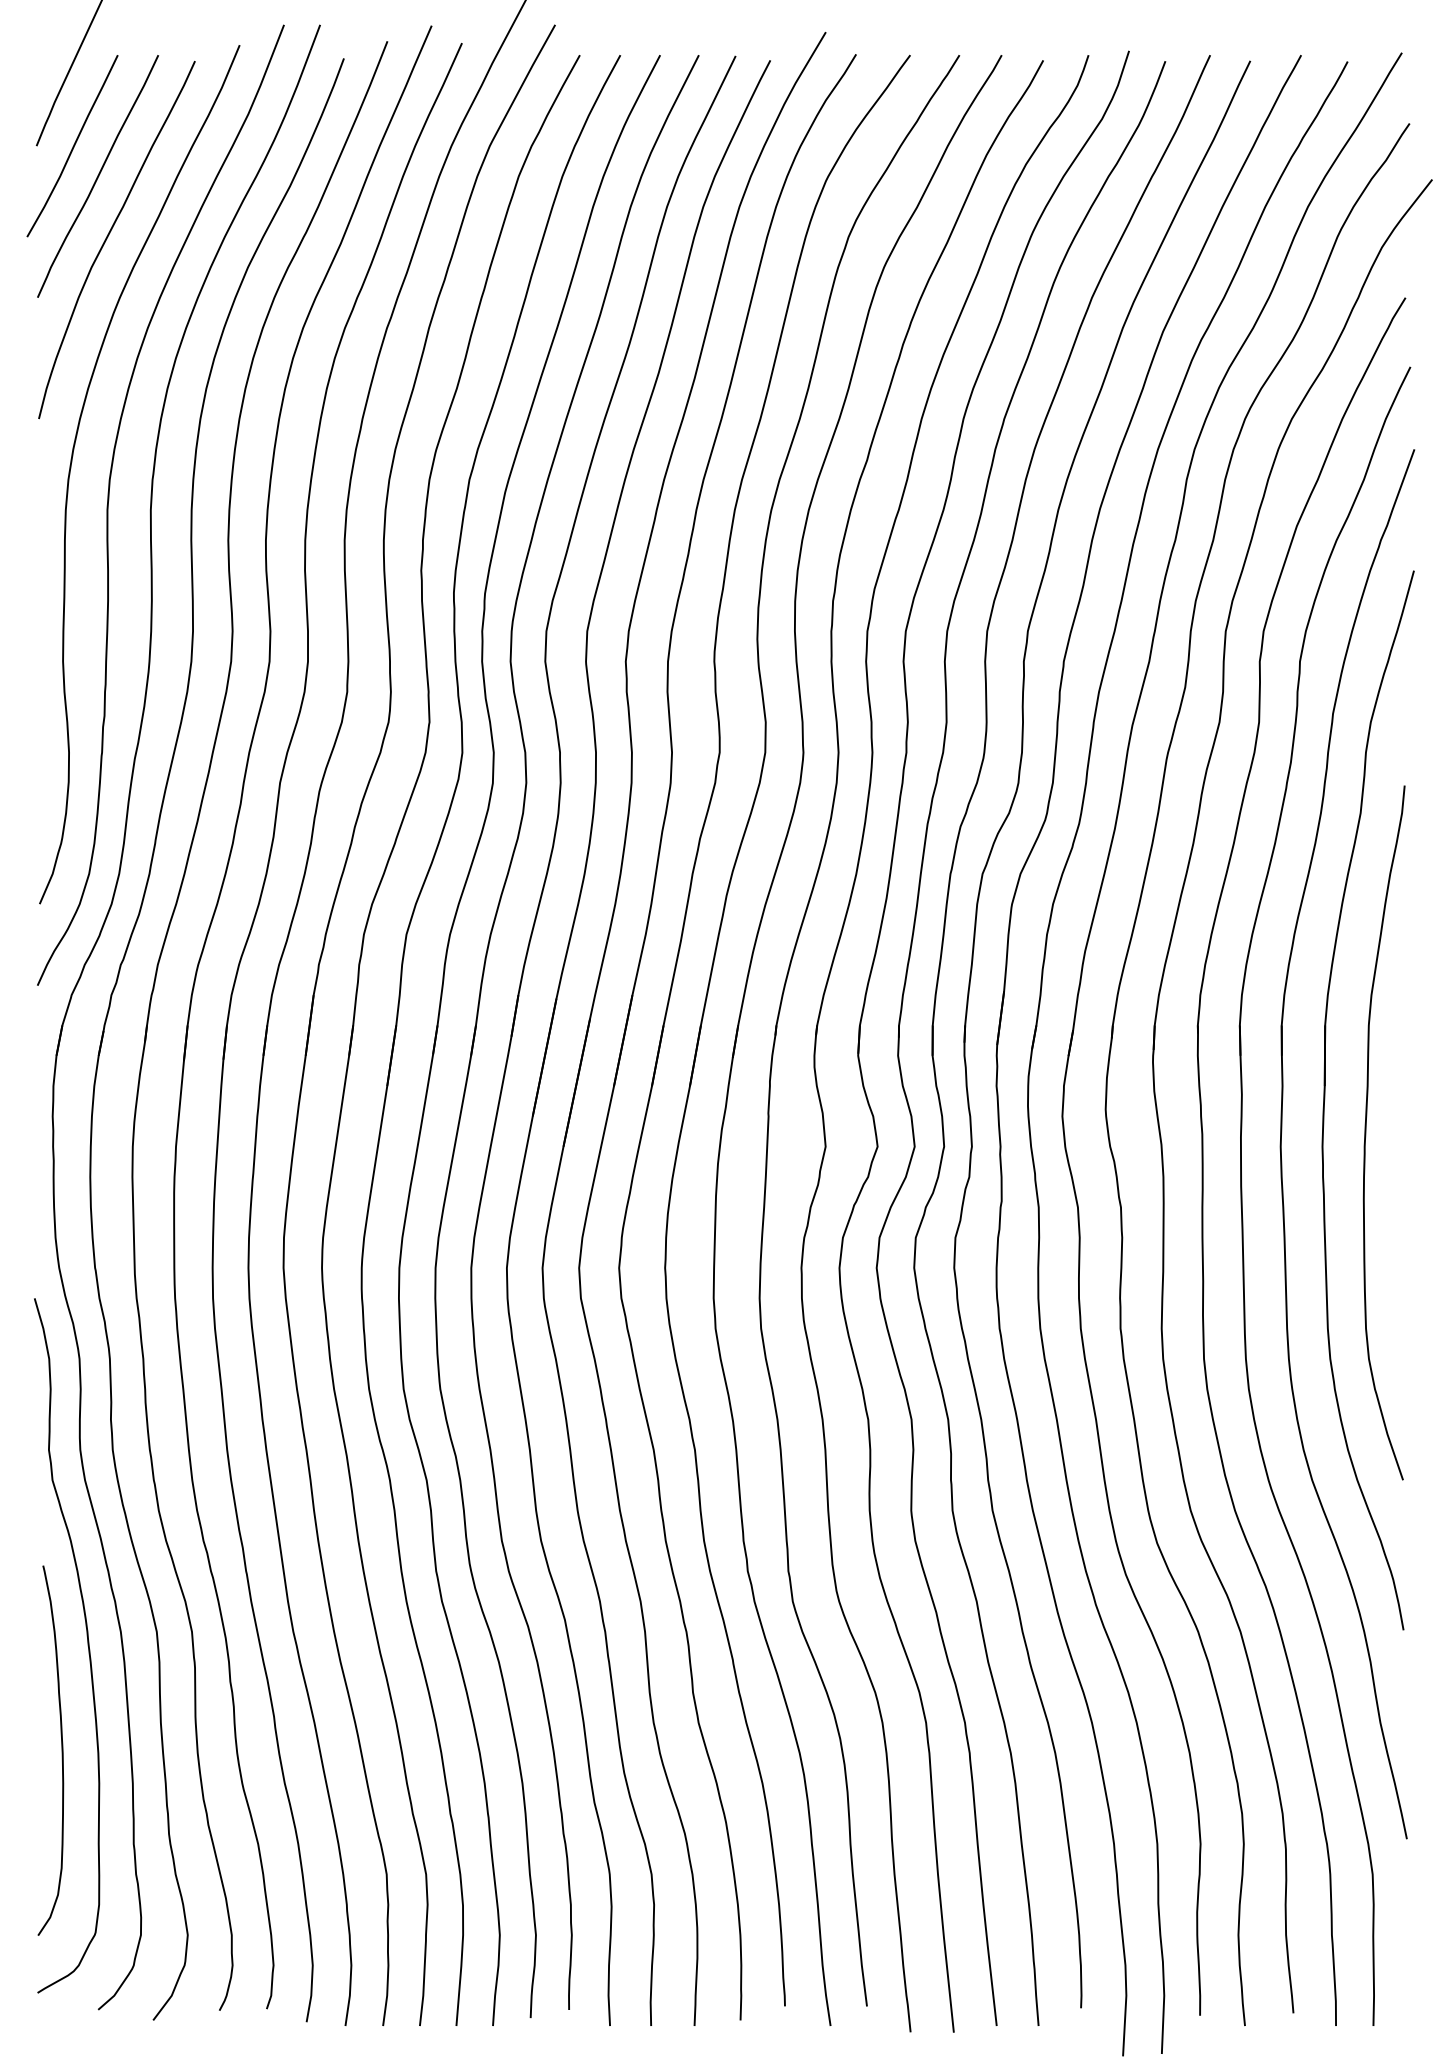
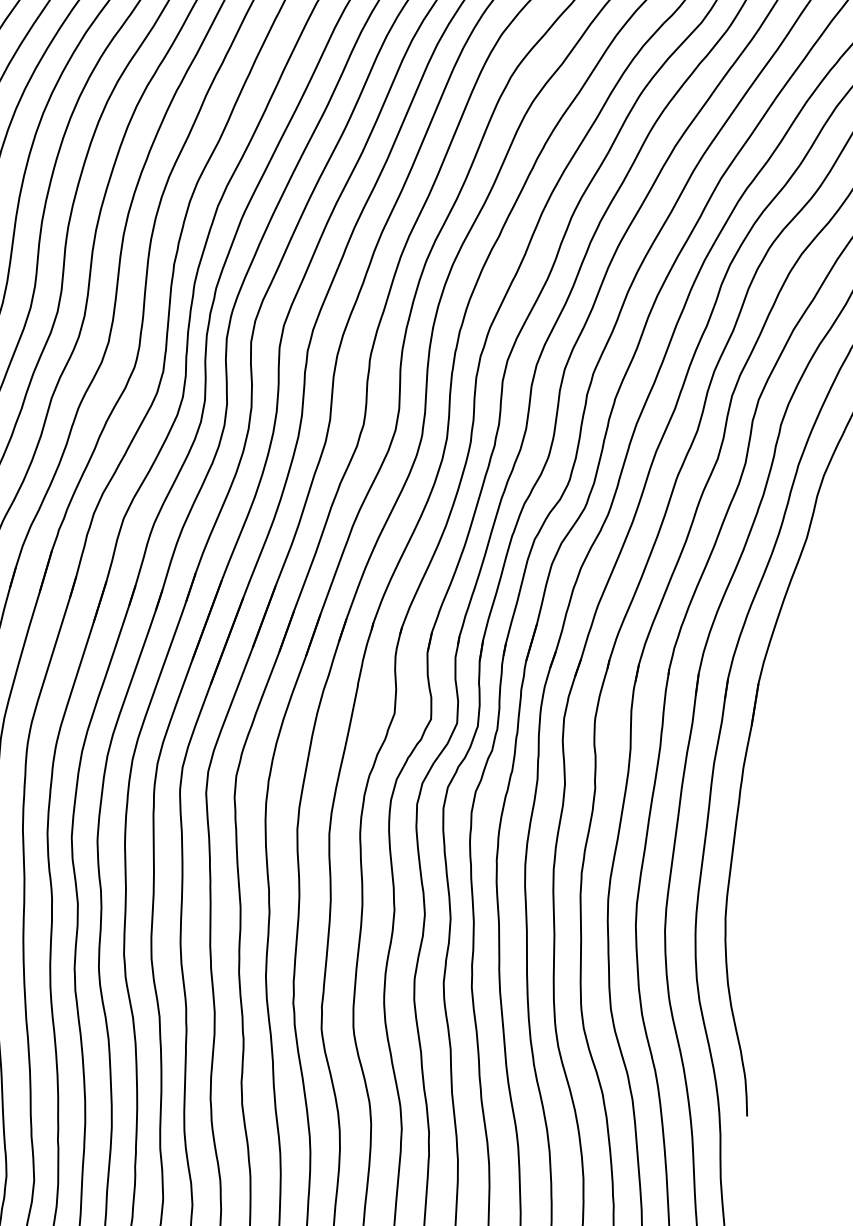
curve: (1366, 1132) -> (775, 762), removed

